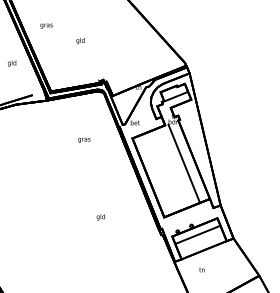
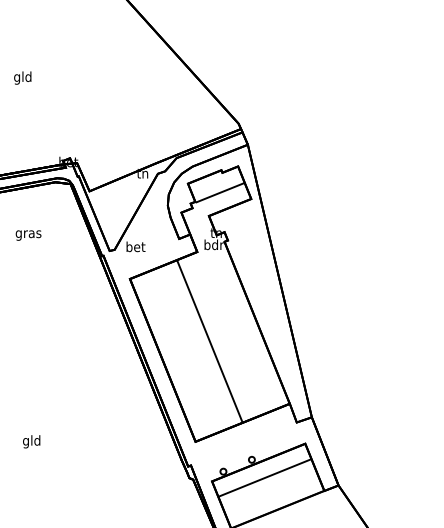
text: (84, 139) -> (28, 233), moved
line: (183, 163) -> (208, 340), moved
text: (100, 217) -> (30, 442), moved

